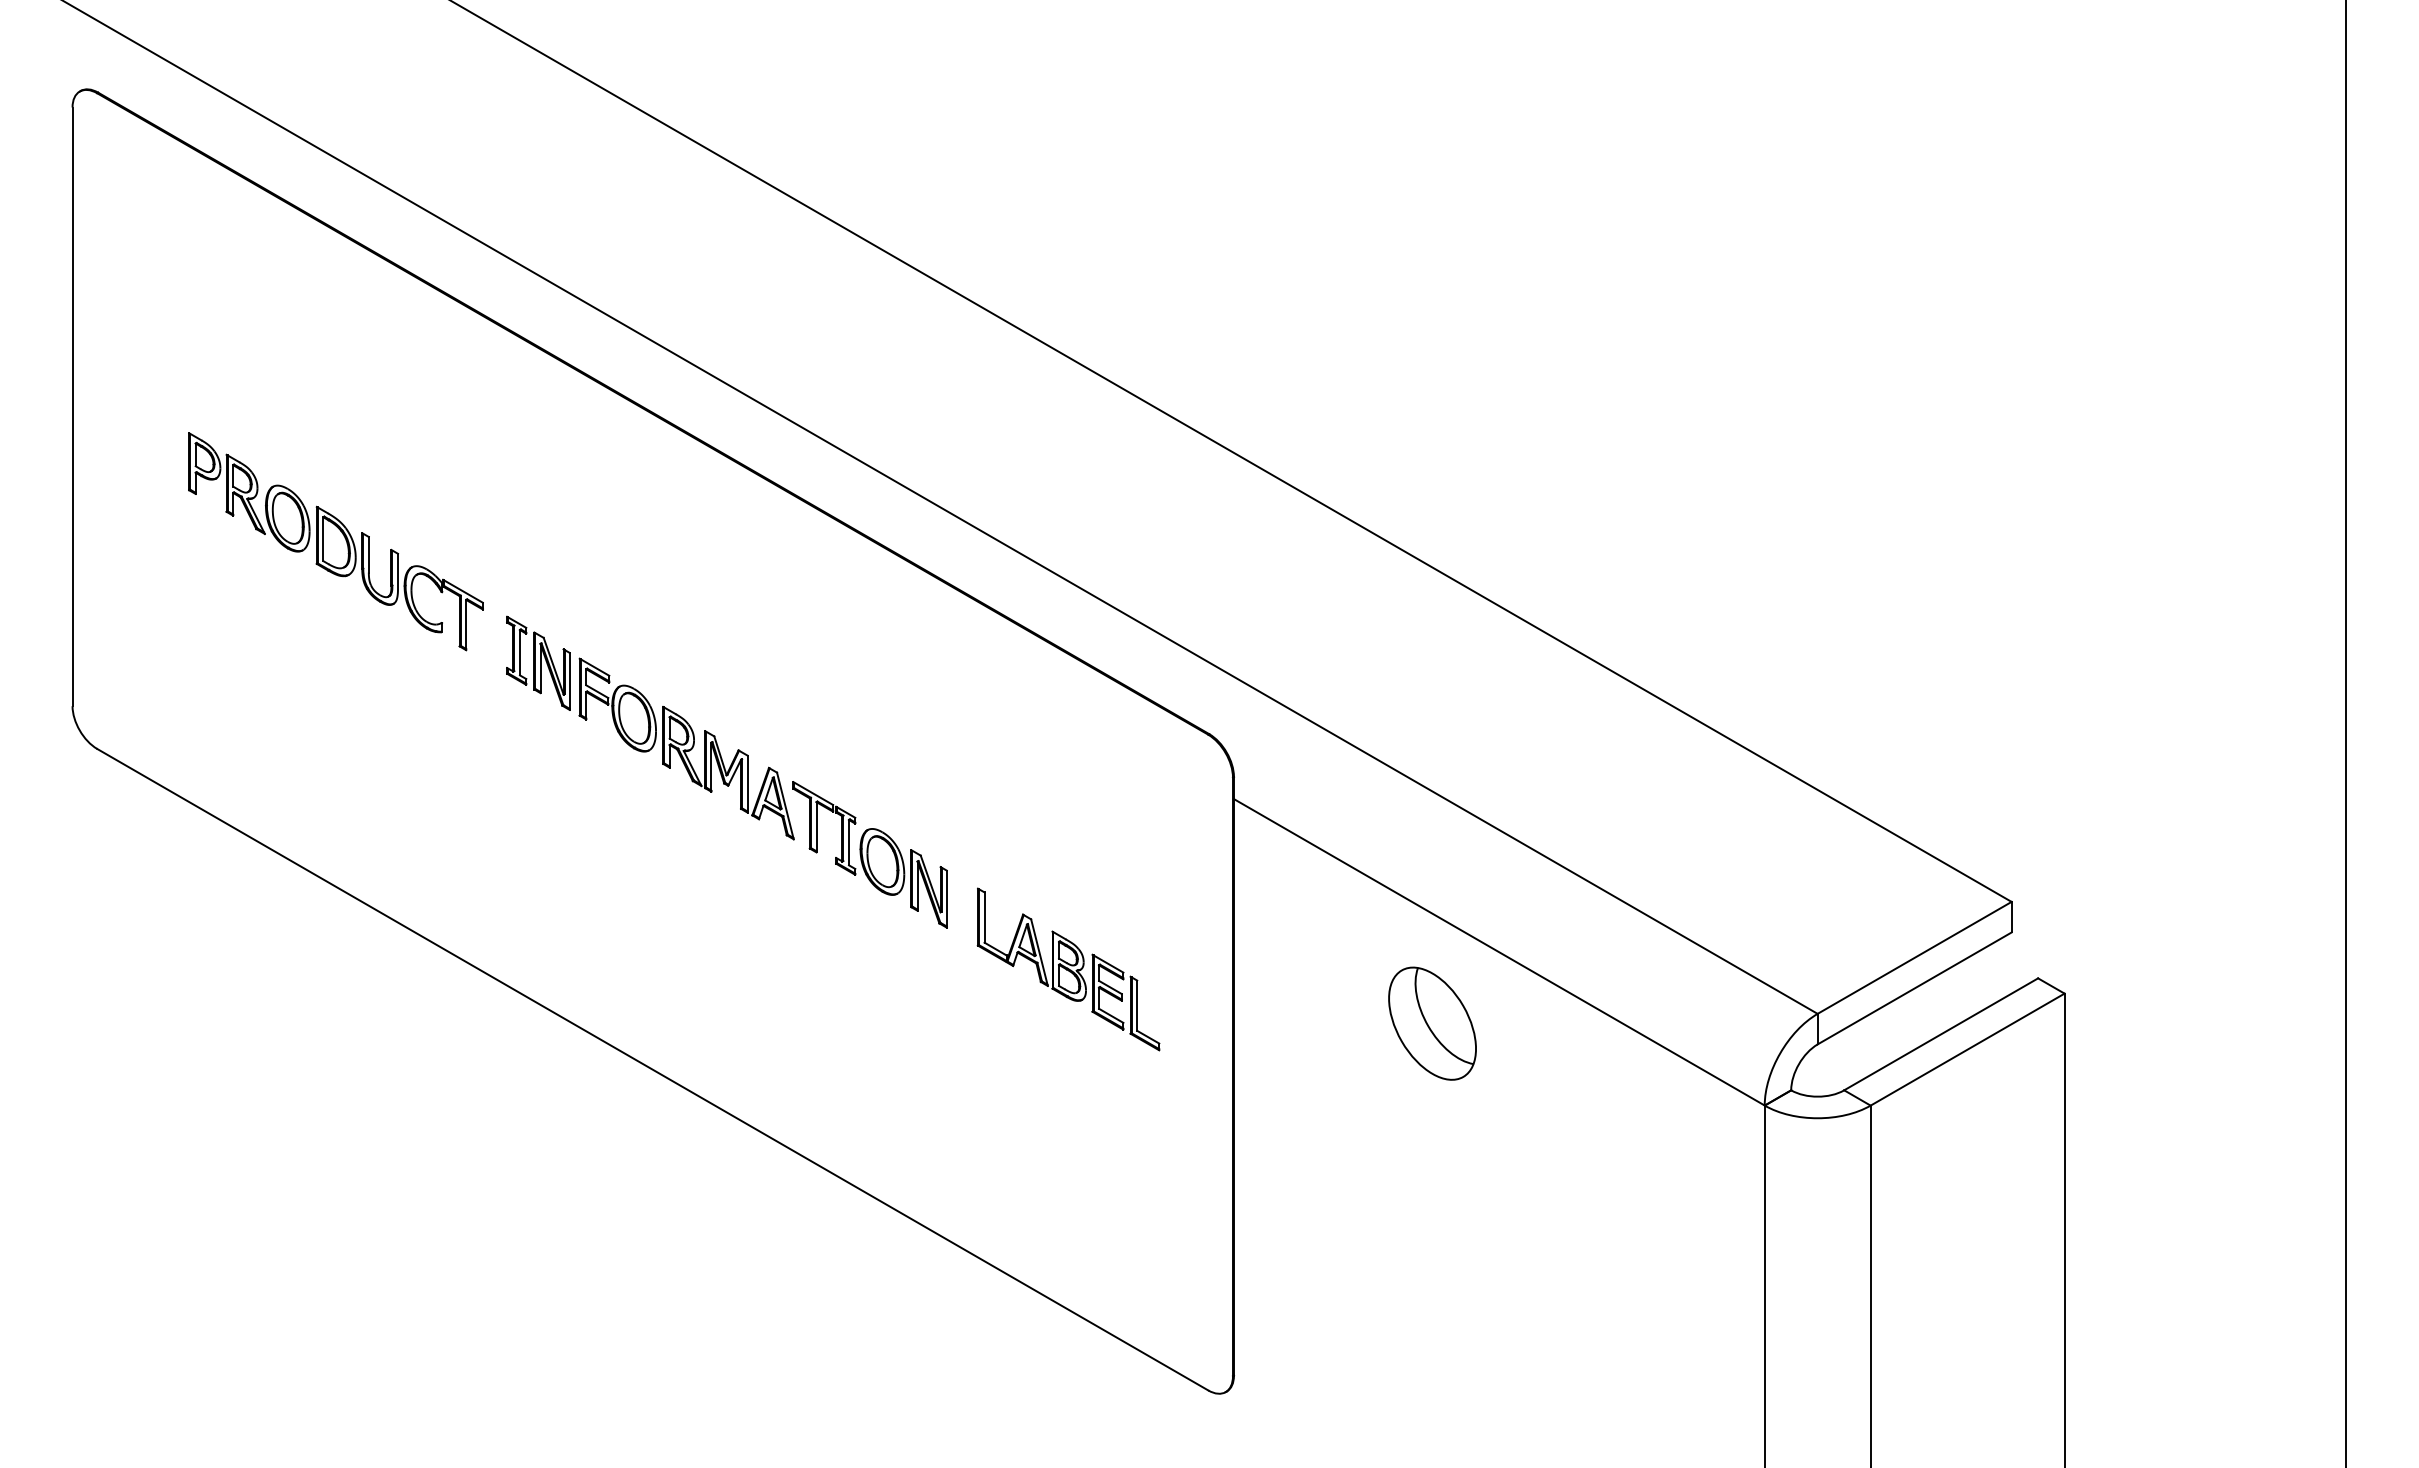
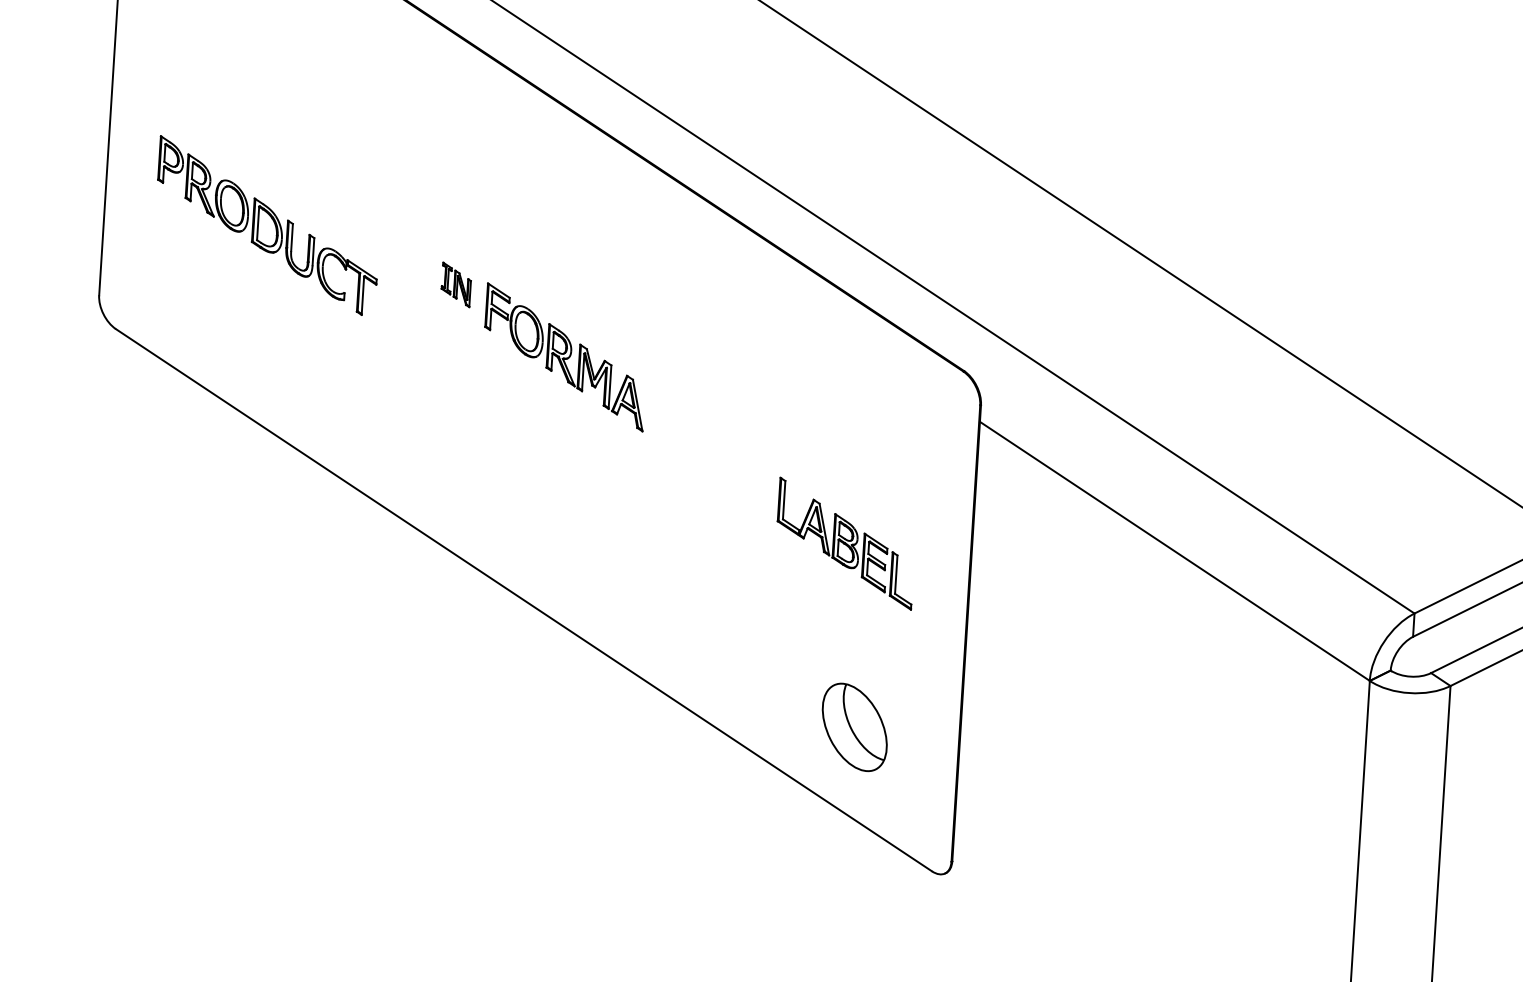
part: (335, 541) -> (267, 225), moved
part: (538, 662) -> (456, 284), size x0.6
part: (869, 854) -> (699, 446), removed
part: (1432, 1023) -> (854, 727), moved

